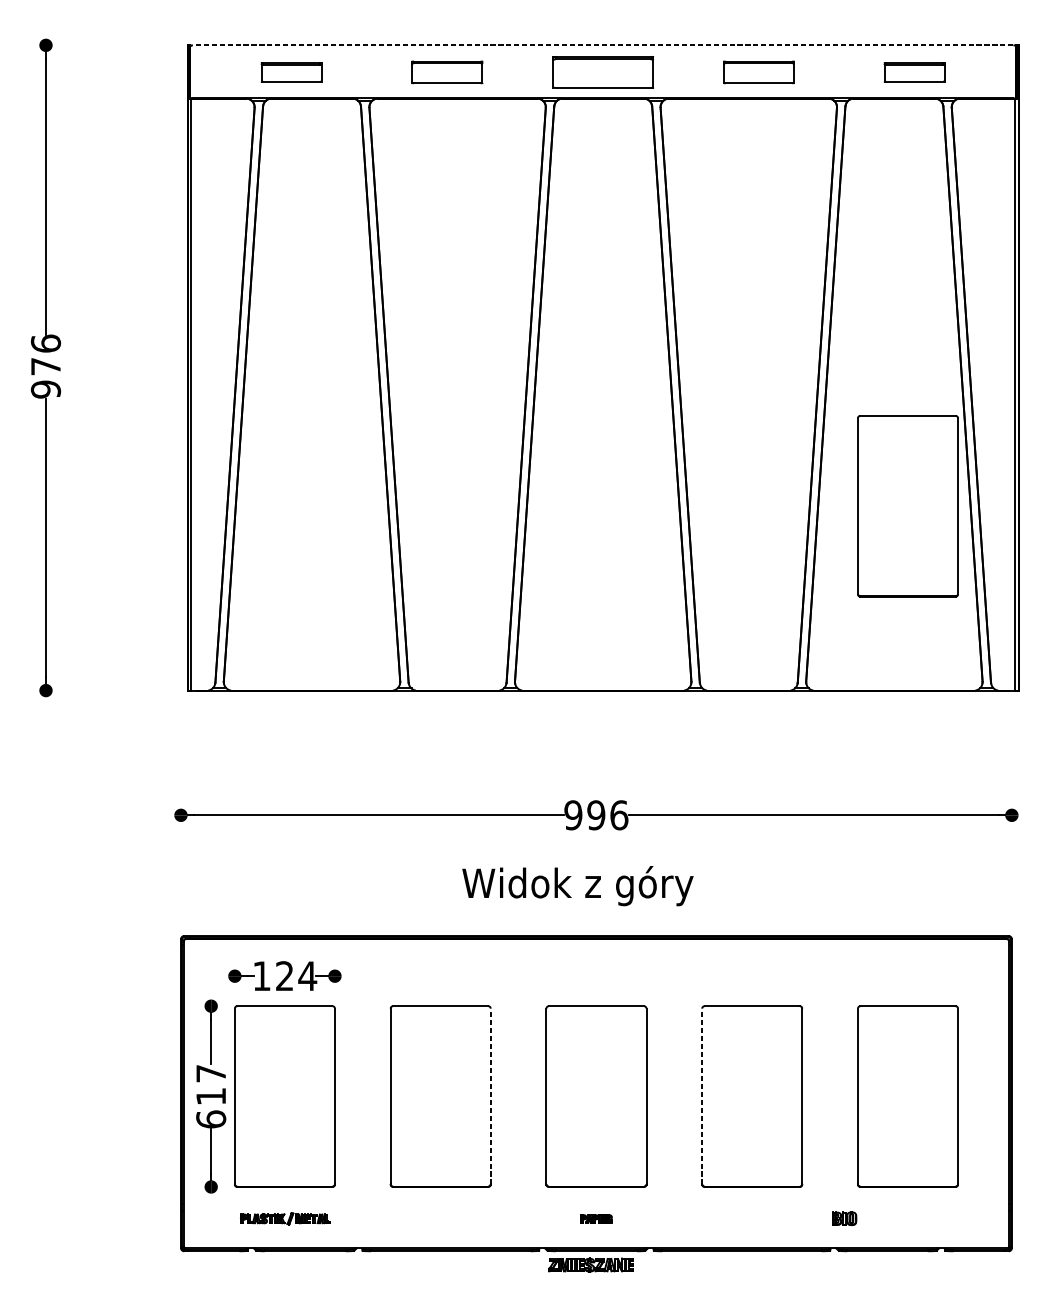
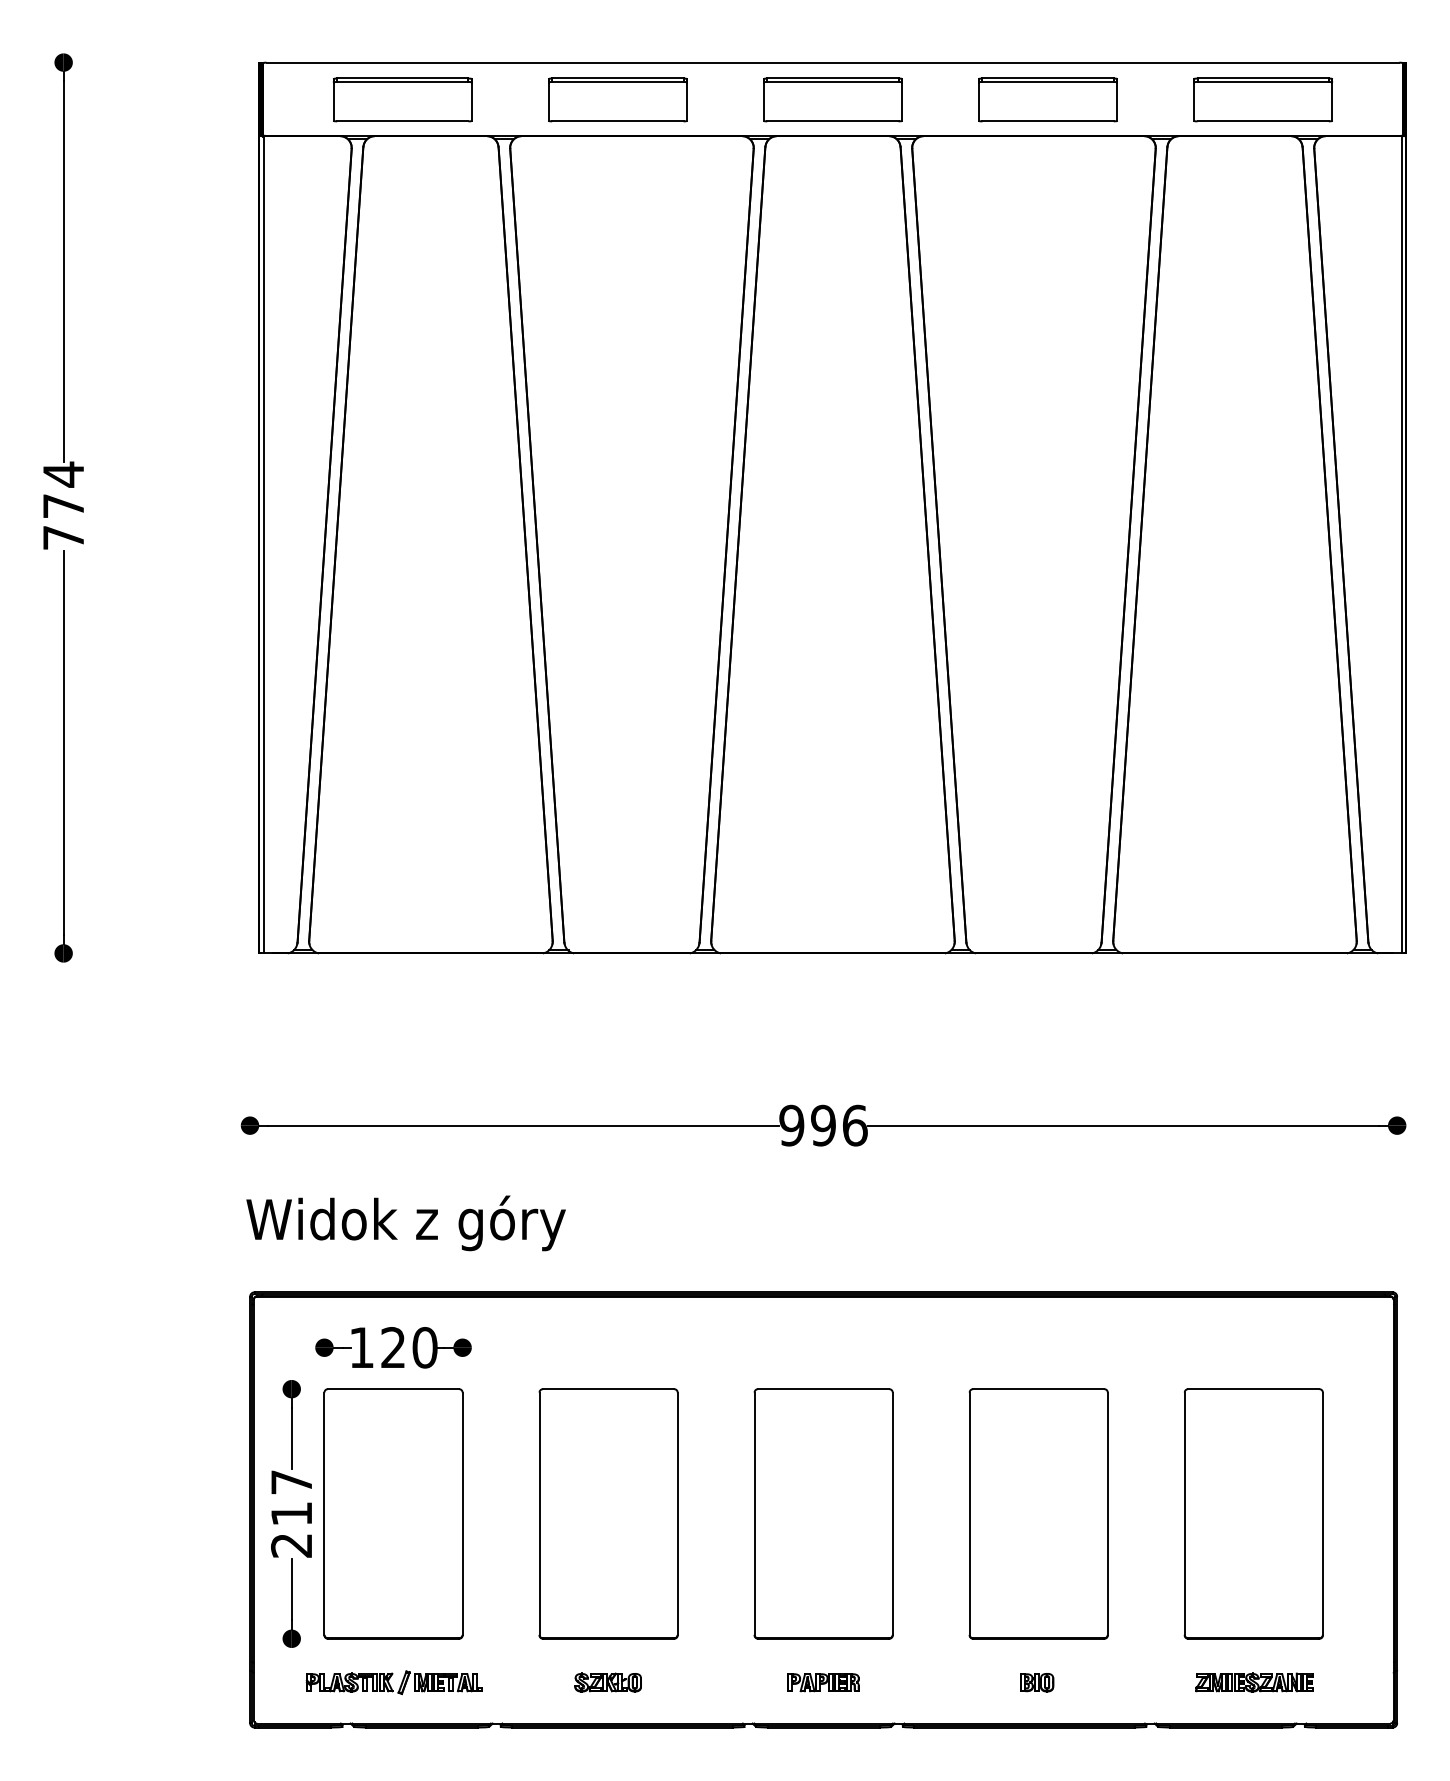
line: (602, 45) -> (832, 62), dashed -> solid
part: (291, 72) -> (402, 99), size x1.67
part: (447, 72) -> (617, 99), size x1.43
part: (758, 72) -> (1047, 99), size x1.43
part: (914, 72) -> (1262, 99), size x1.67
text: (45, 366) -> (63, 505), 976 -> 774
part: (907, 505) -> (1253, 698), removed
text: (577, 886) -> (405, 1223), moved
text: (307, 976) -> (424, 1347), 124 -> 120
line: (490, 1096) -> (677, 1513), dashed -> solid
line: (702, 1096) -> (969, 1513), dashed -> solid
text: (211, 1119) -> (291, 1545), 617 -> 217
part: (284, 1218) -> (393, 1682), size x1.43
part: (439, 1218) -> (607, 1682), added
part: (596, 1218) -> (823, 1682), size x1.67
part: (844, 1218) -> (1037, 1682), moved
part: (591, 1265) -> (1254, 1682), moved

